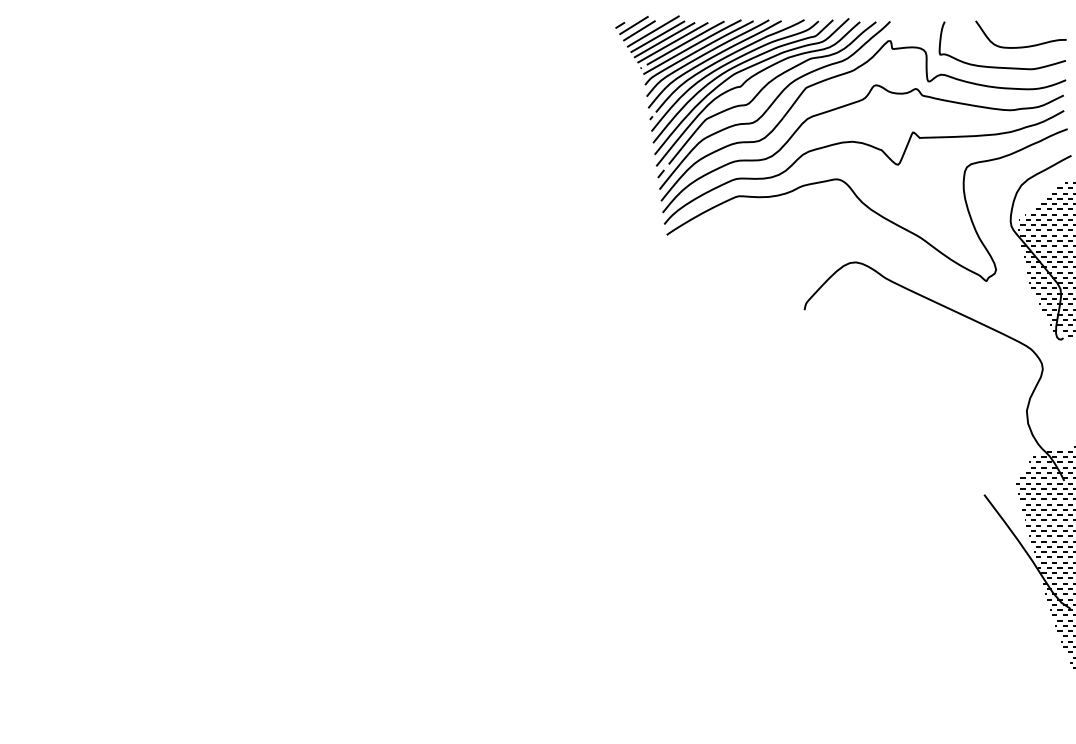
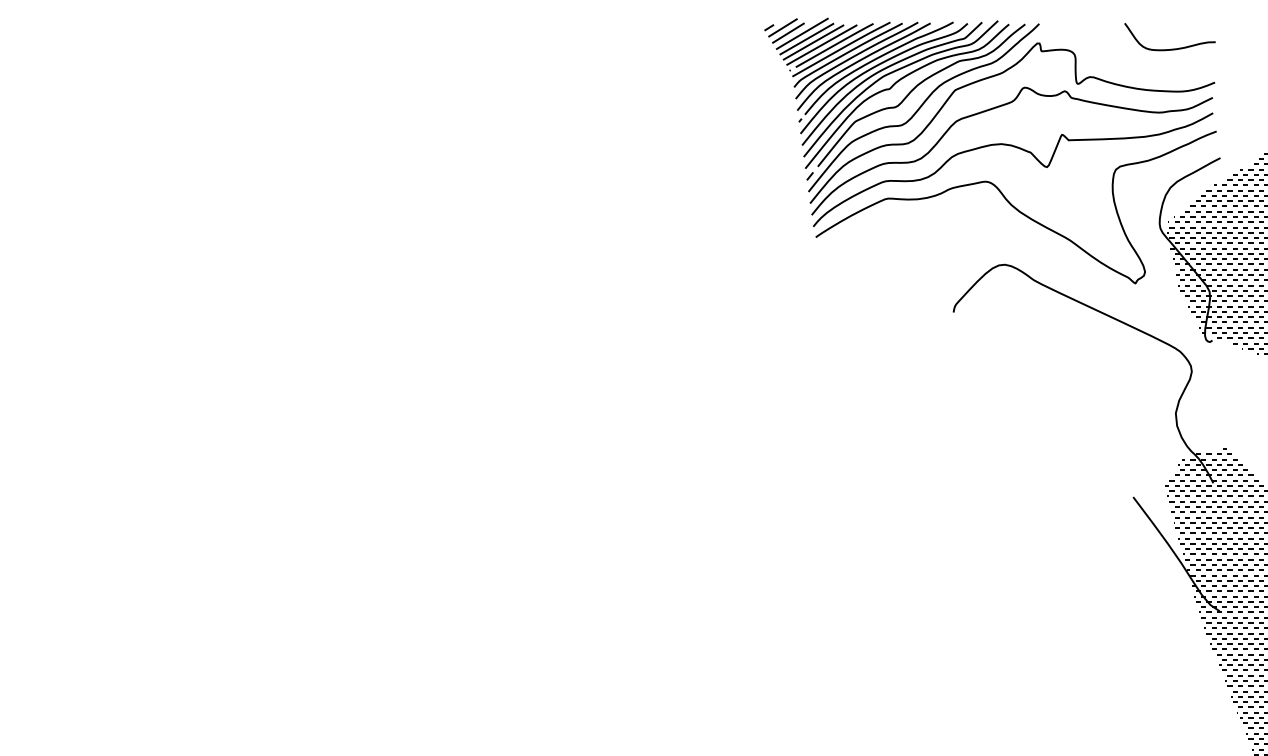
curve: (1001, 67) -> (1150, 69), removed

